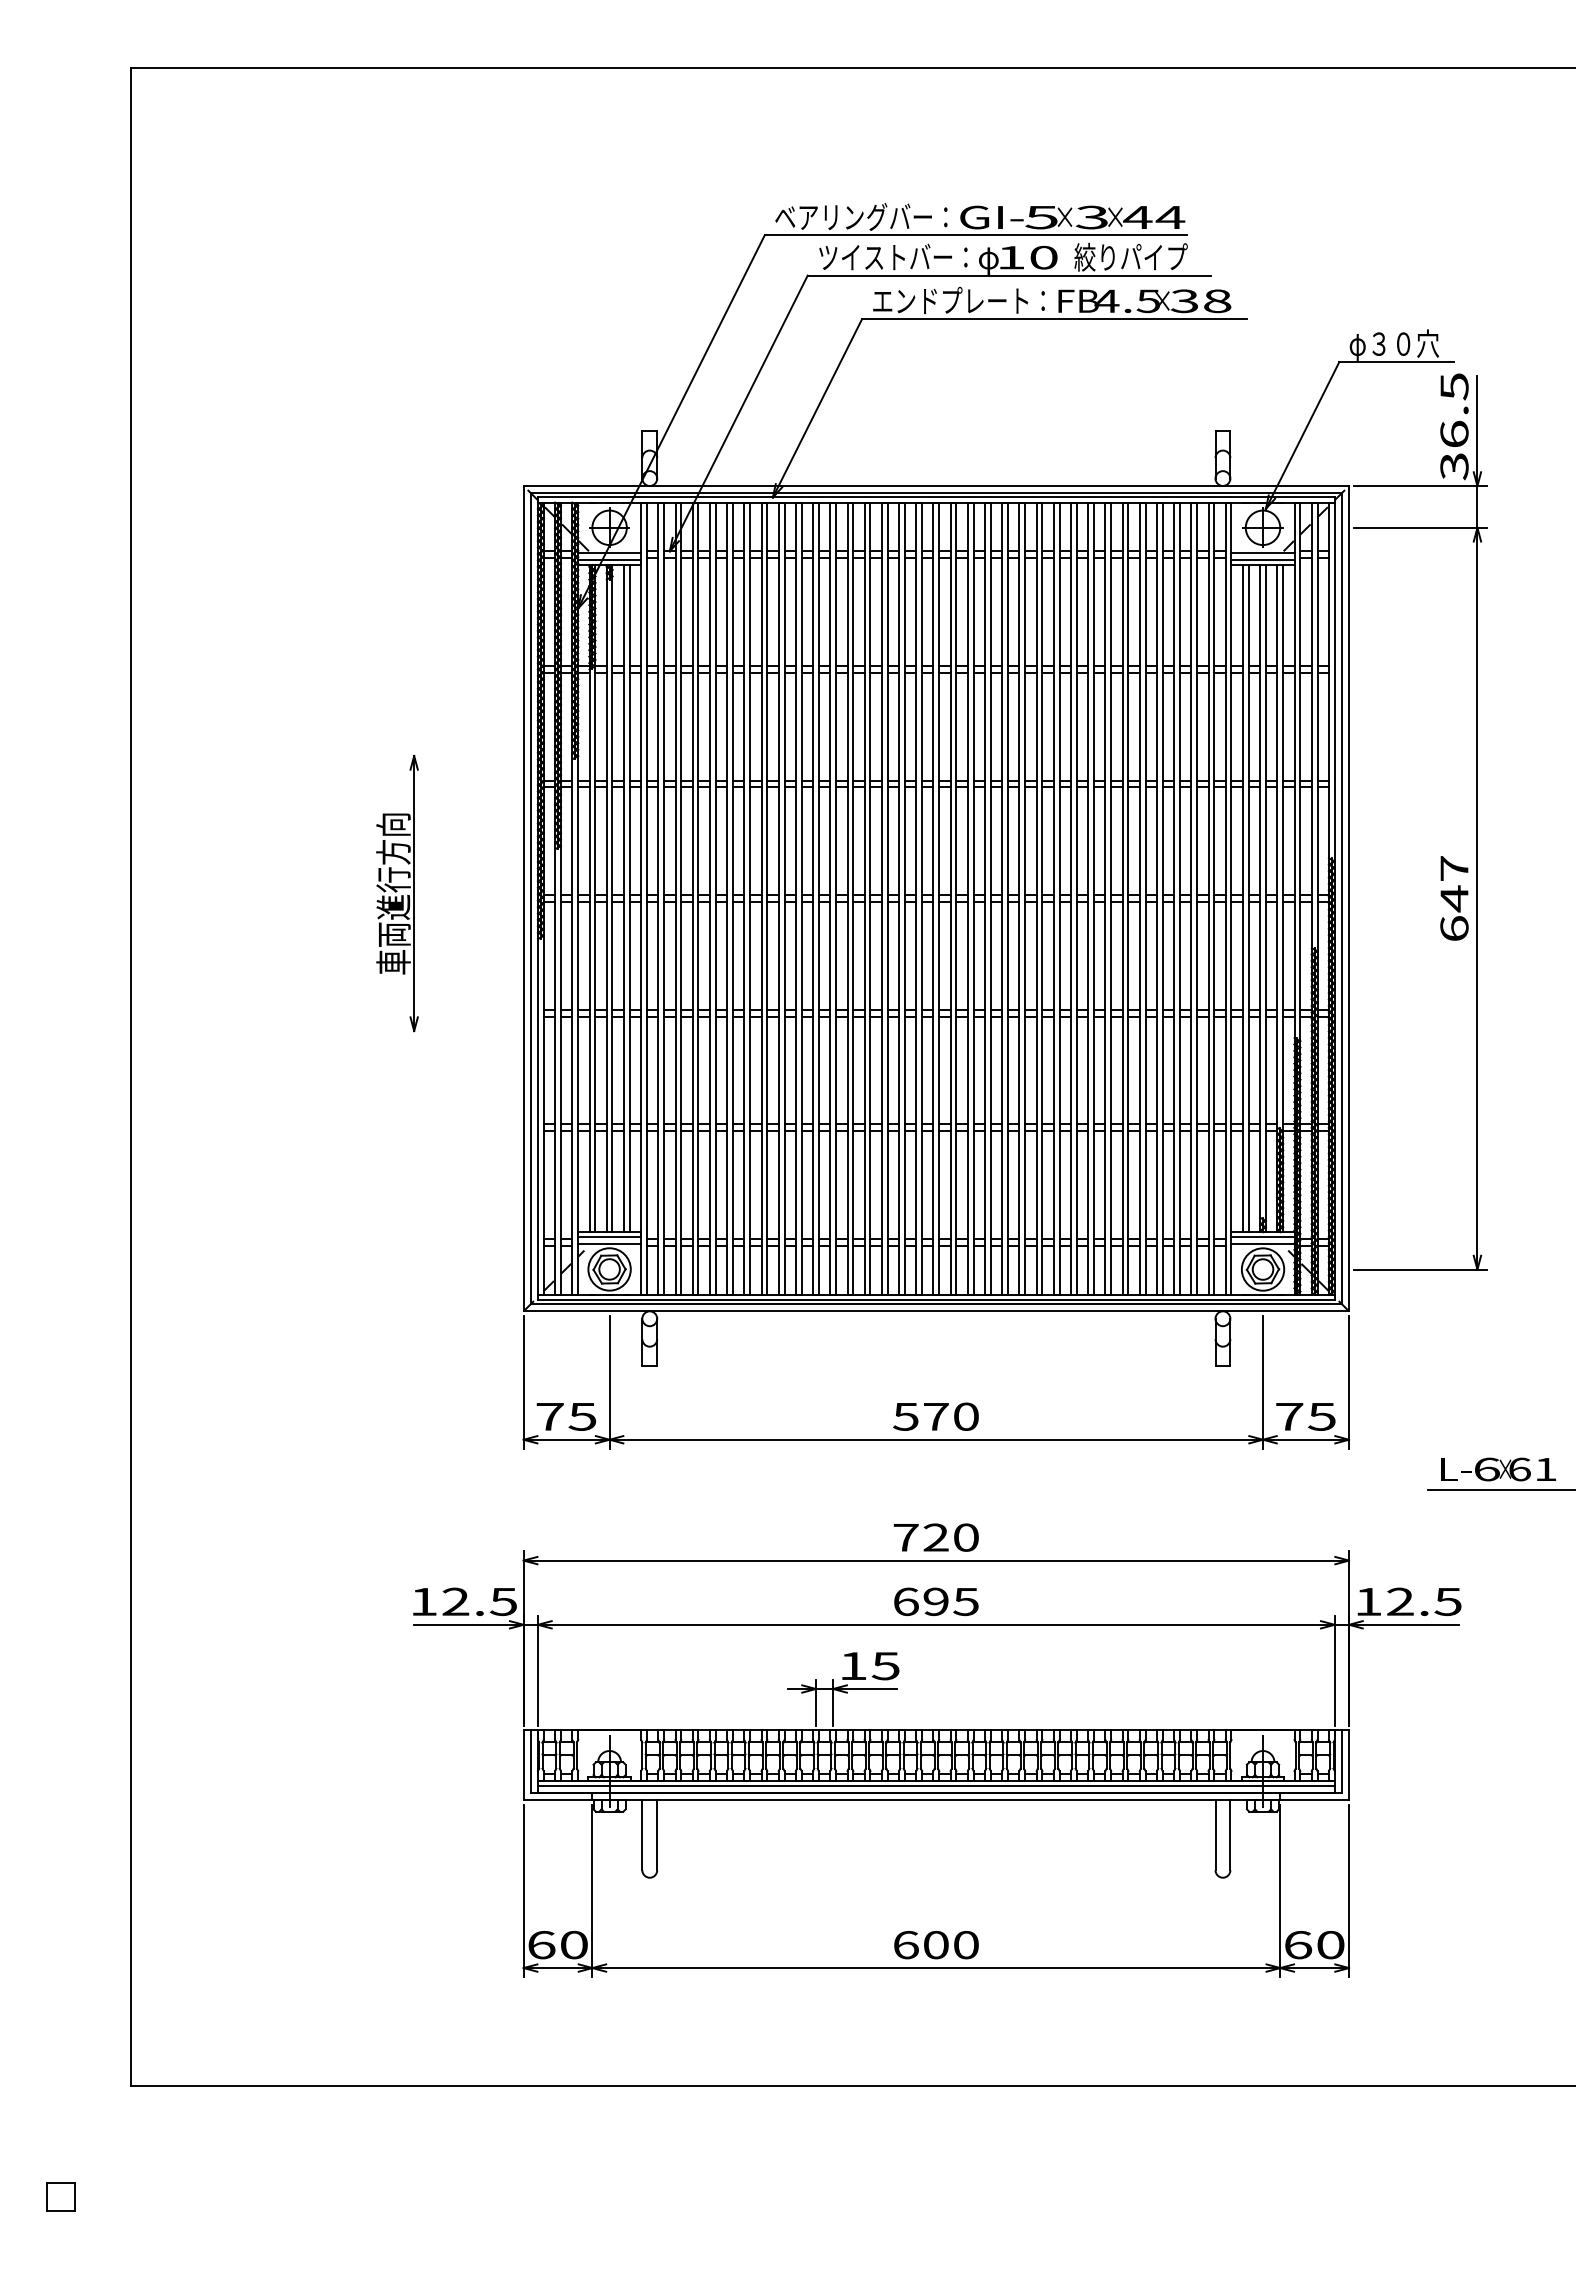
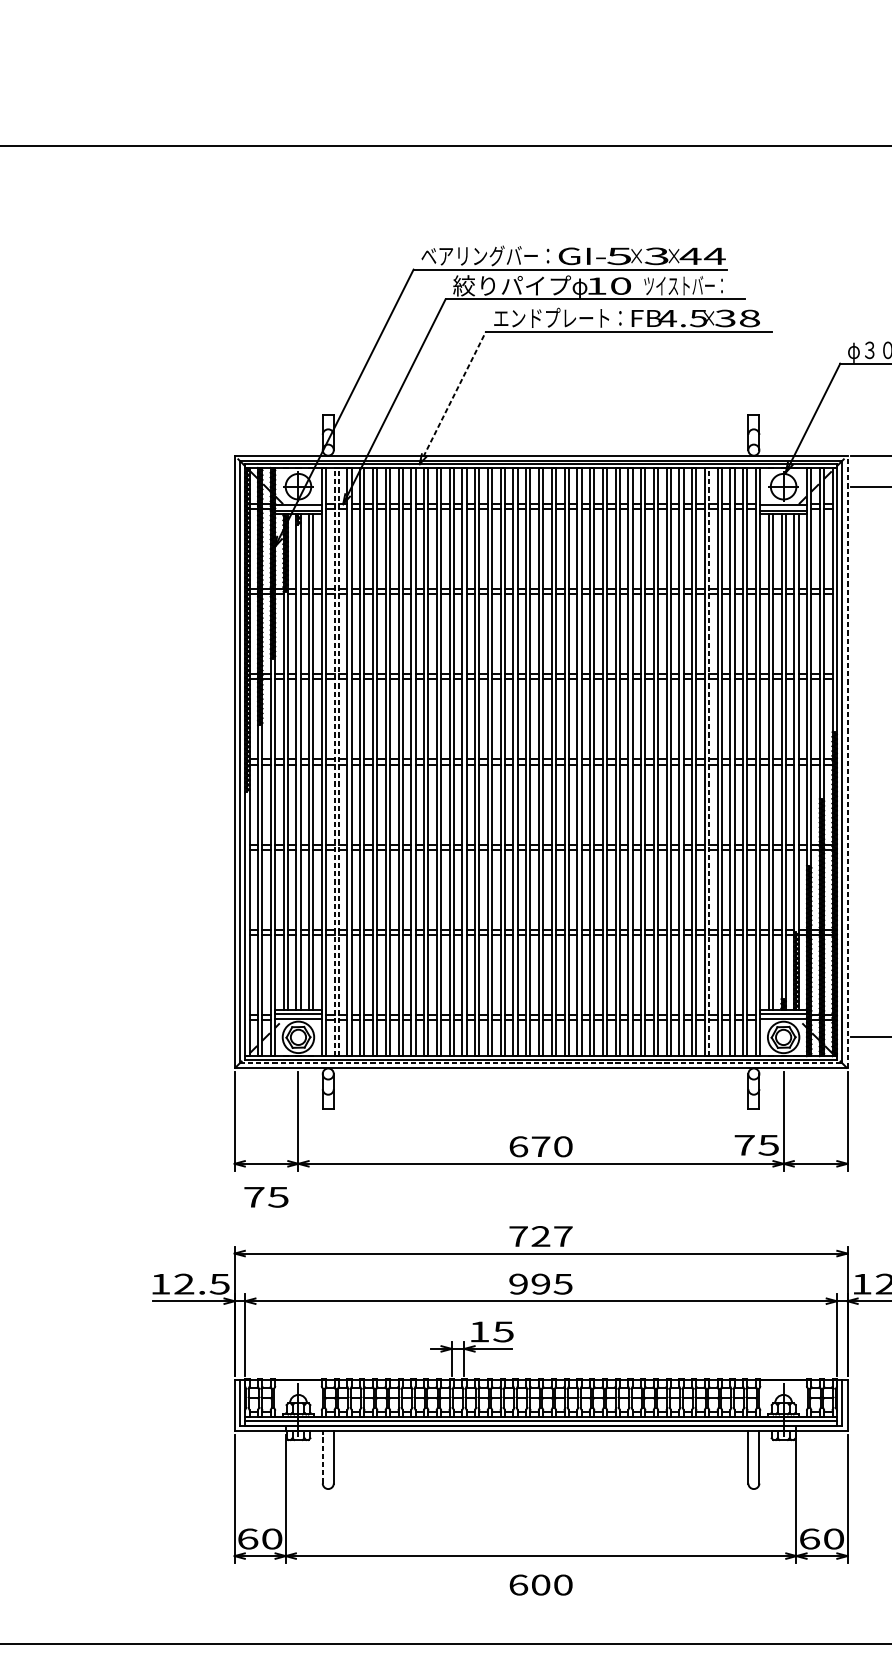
text: (897, 256) -> (512, 285), ツイストバー： -> 絞りパイプ
text: (1130, 256) -> (685, 285), 絞りパイプ -> ツイストバー：
line: (817, 408) -> (452, 398), solid -> dashed
part: (397, 893) -> (140, 758), removed
line: (658, 898) -> (334, 761), solid -> dashed
line: (664, 898) -> (339, 761), solid -> dashed
line: (1162, 898) -> (708, 761), solid -> dashed
line: (1349, 898) -> (847, 761), solid -> dashed
line: (936, 1304) -> (541, 1063), solid -> dashed
text: (566, 1416) -> (266, 1197), moved
text: (905, 1416) -> (518, 1146), 570 -> 670
text: (1305, 1416) -> (756, 1145), moved
text: (966, 1537) -> (563, 1236), 720 -> 727
text: (905, 1601) -> (518, 1283), 695 -> 995
line: (642, 1834) -> (322, 1456), solid -> dashed
text: (936, 1945) -> (541, 1585), moved

